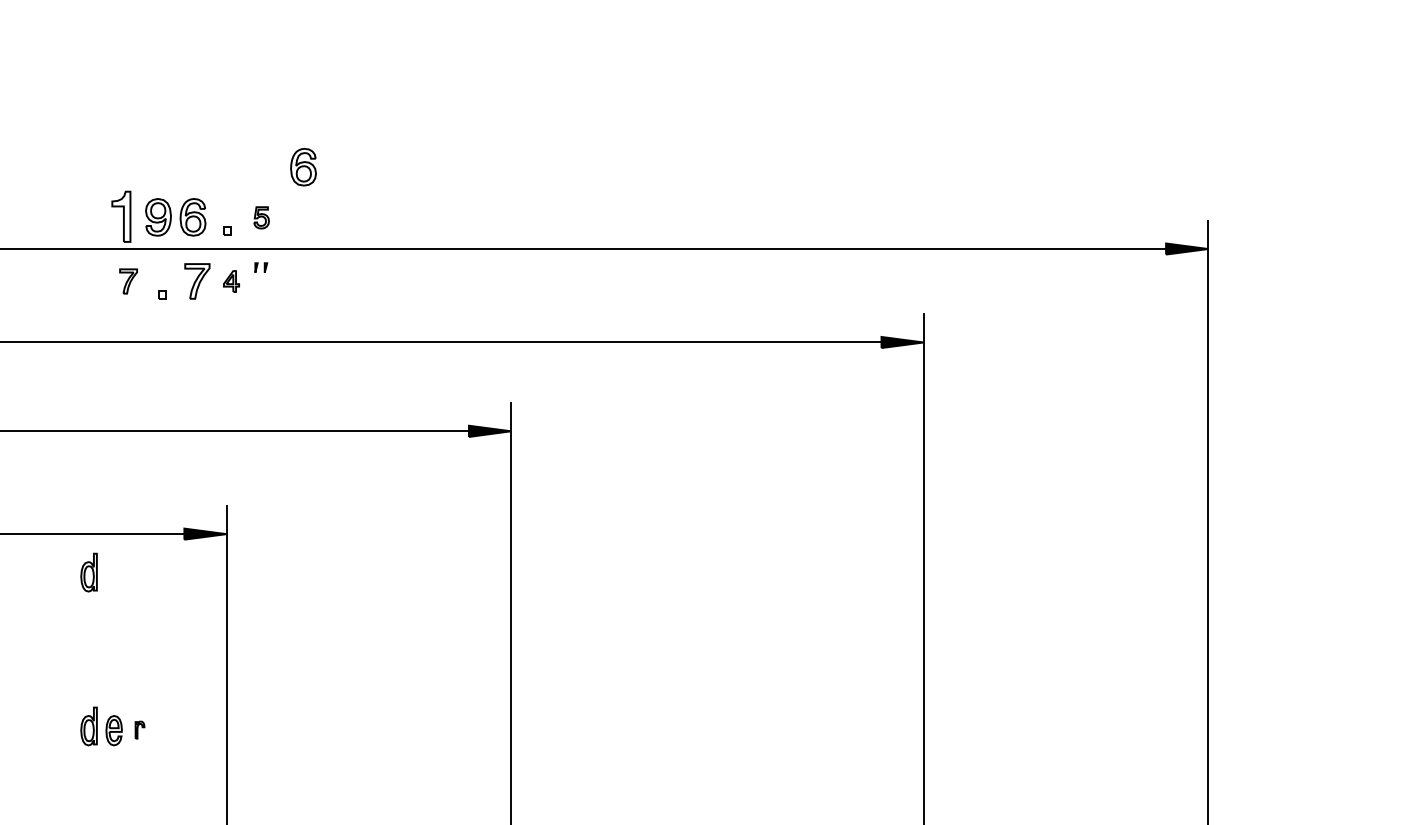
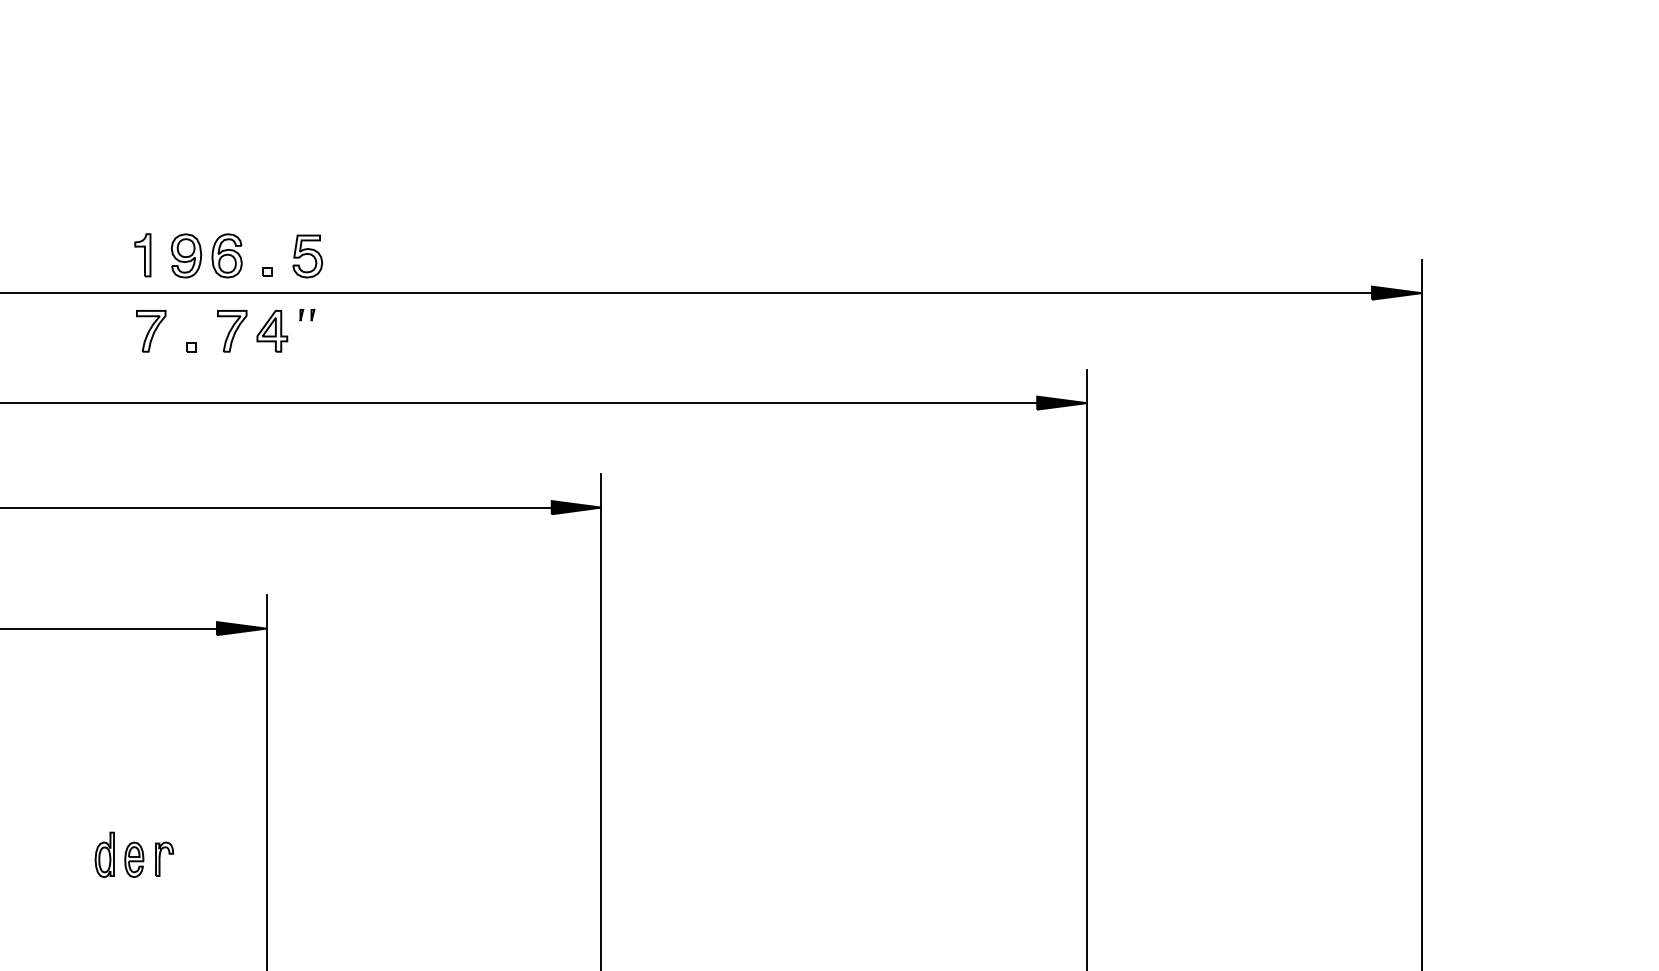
part: (302, 166) -> (356, 196), removed
part: (121, 217) -> (142, 255), size x0.71
part: (261, 217) -> (307, 256), size x1.67
part: (128, 281) -> (151, 331), size x1.43
part: (231, 281) -> (272, 331), size x1.67
part: (88, 572) -> (104, 673), removed
part: (139, 729) -> (164, 858), size x1.67

